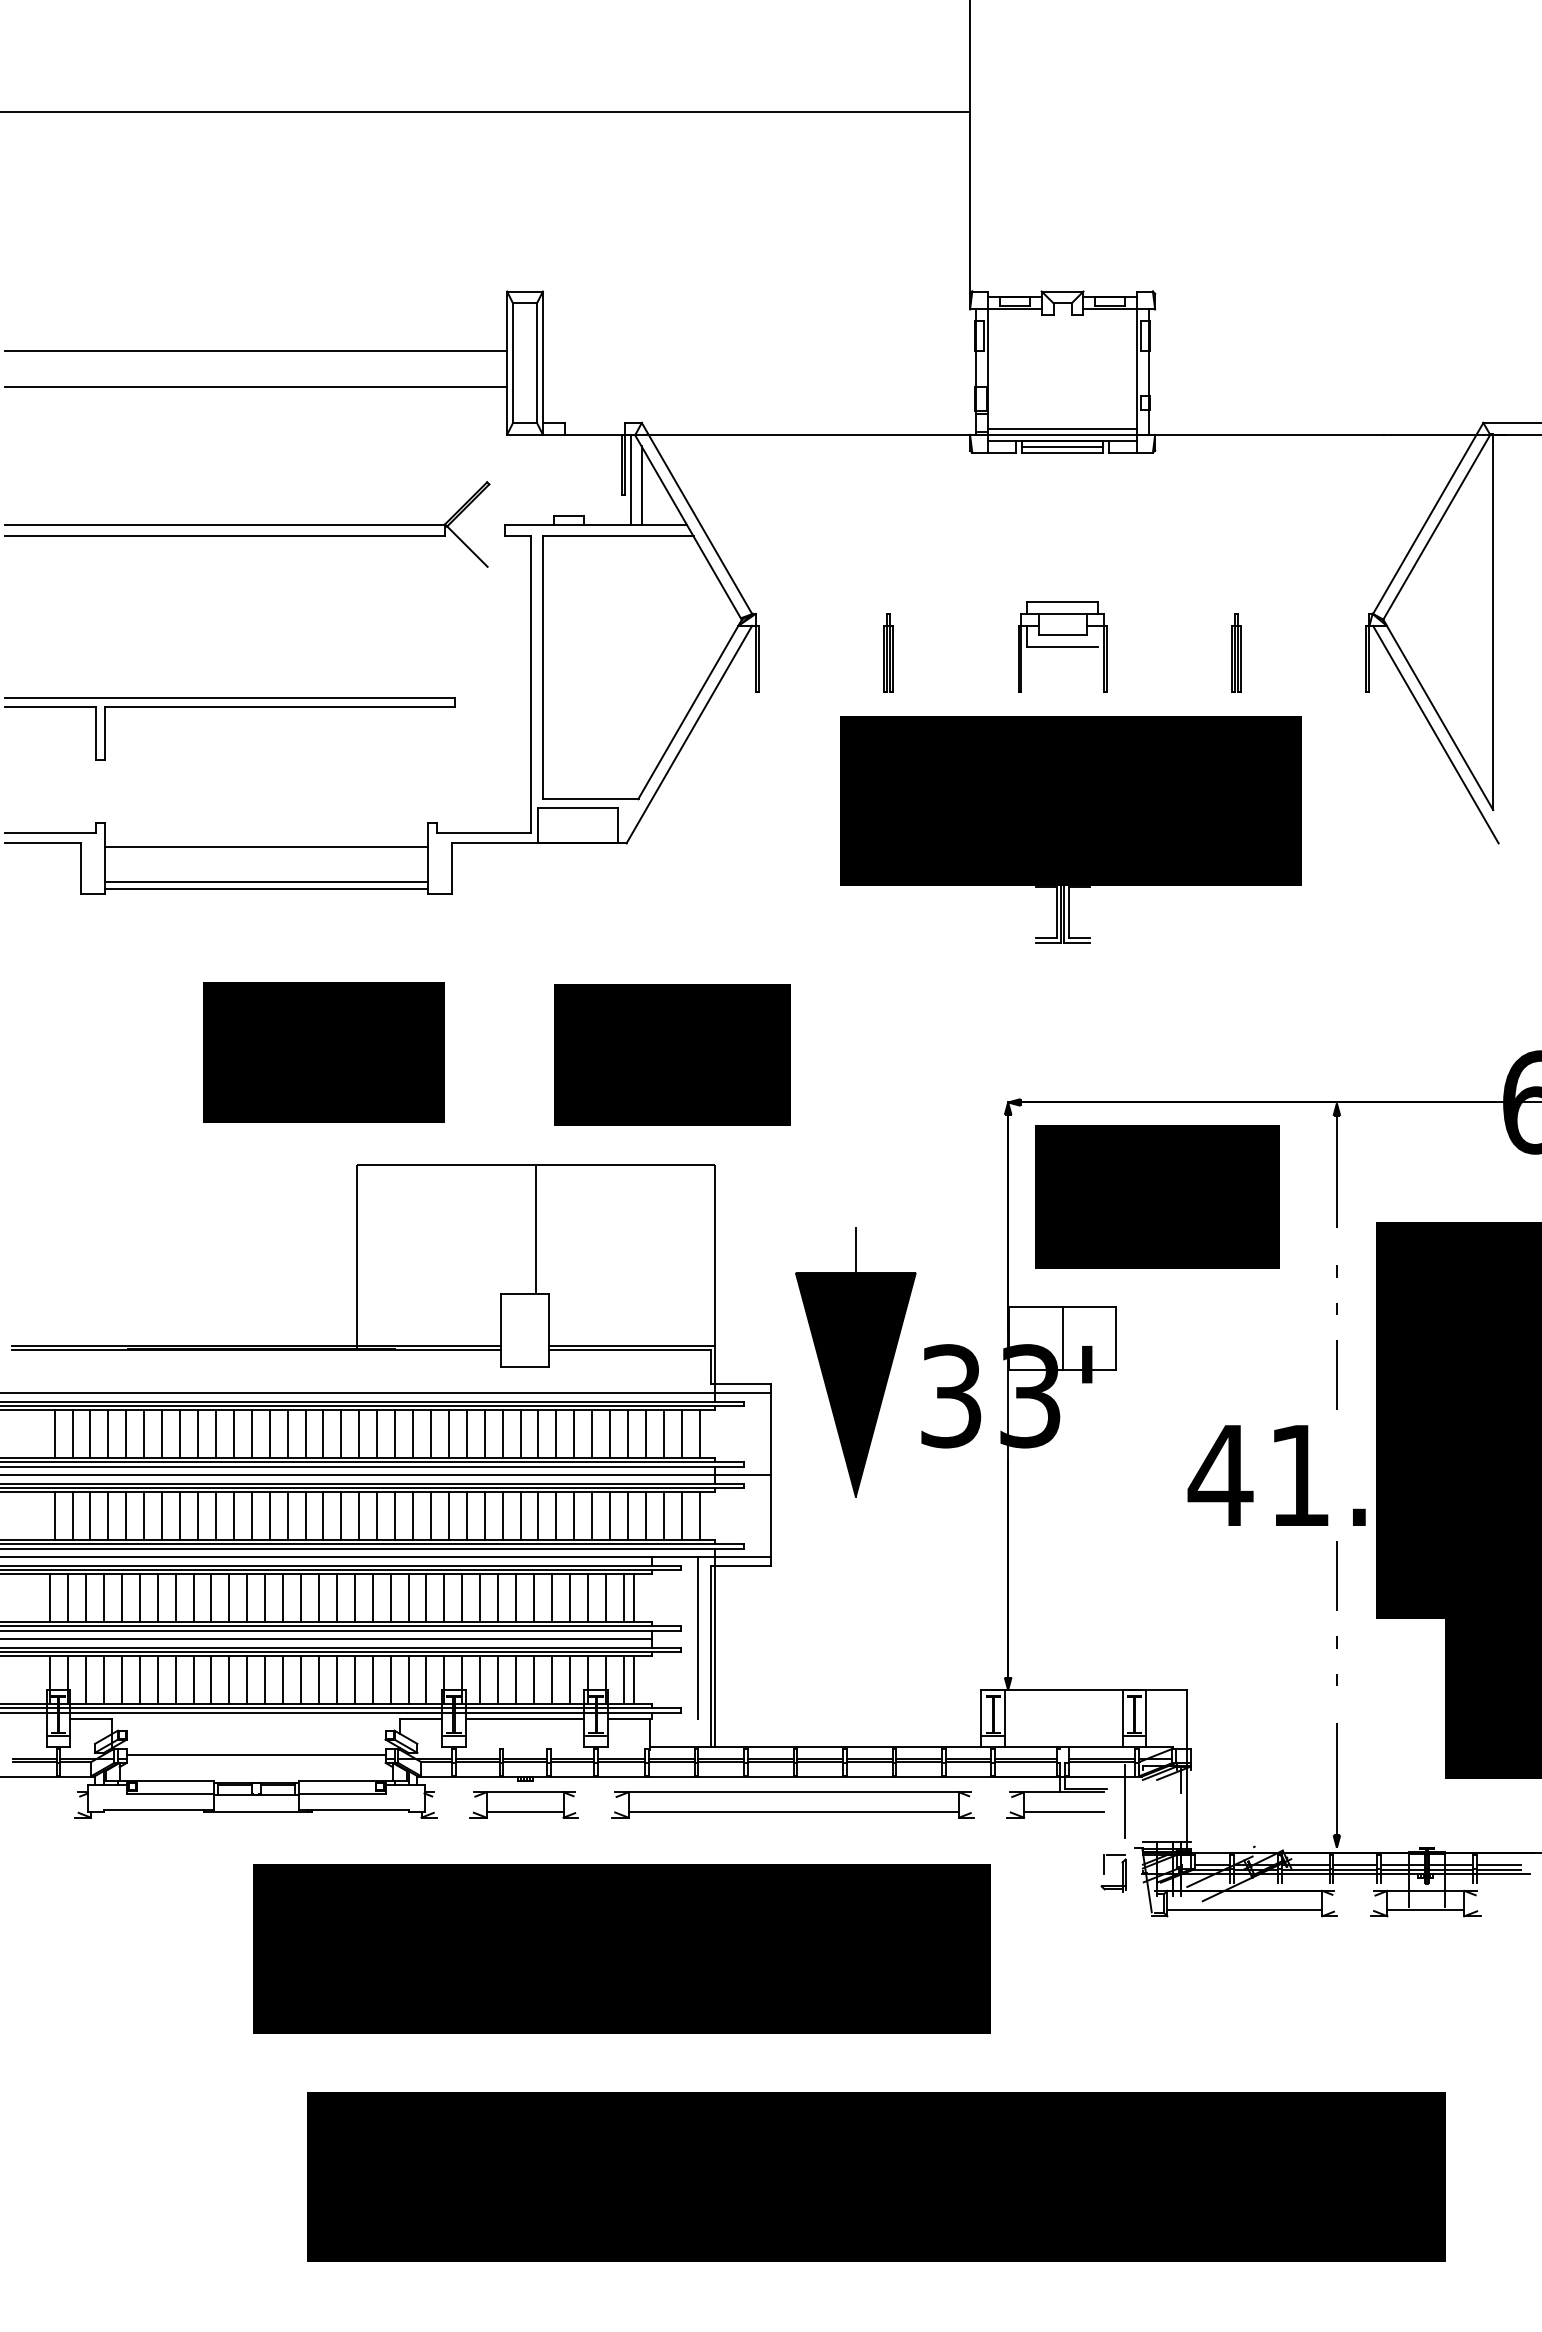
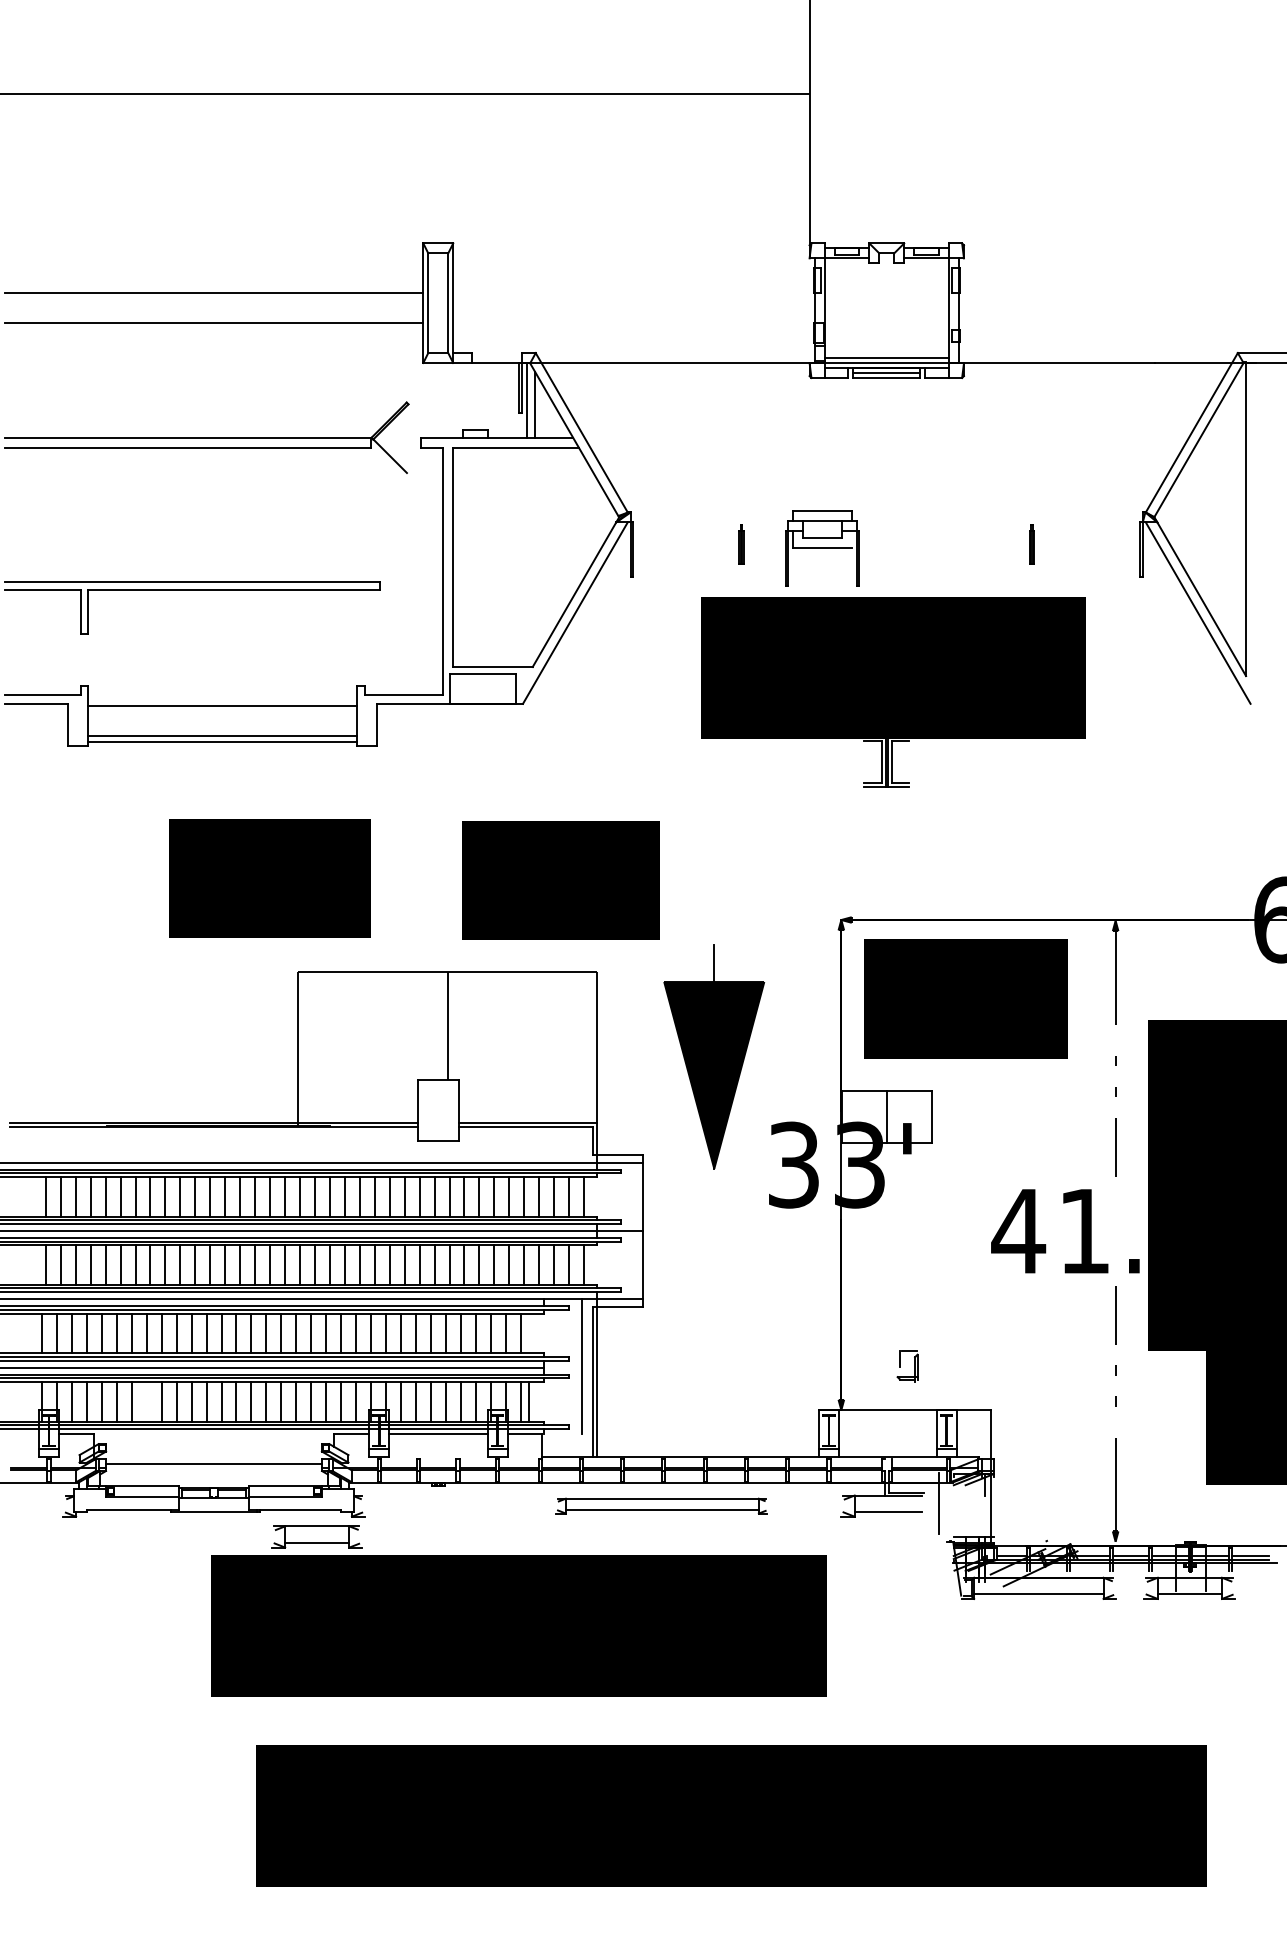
part: (1062, 646) -> (822, 547), moved
part: (888, 652) -> (741, 544), size x0.6
part: (1236, 652) -> (1031, 544), size x0.6
part: (855, 1362) -> (713, 1056), moved
line: (634, 1597) -> (529, 1333), removed
line: (175, 1679) -> (146, 1401), removed
part: (523, 1804) -> (316, 1536), moved
part: (792, 1804) -> (661, 1505), size x0.7
part: (1104, 1873) -> (900, 1366), moved

